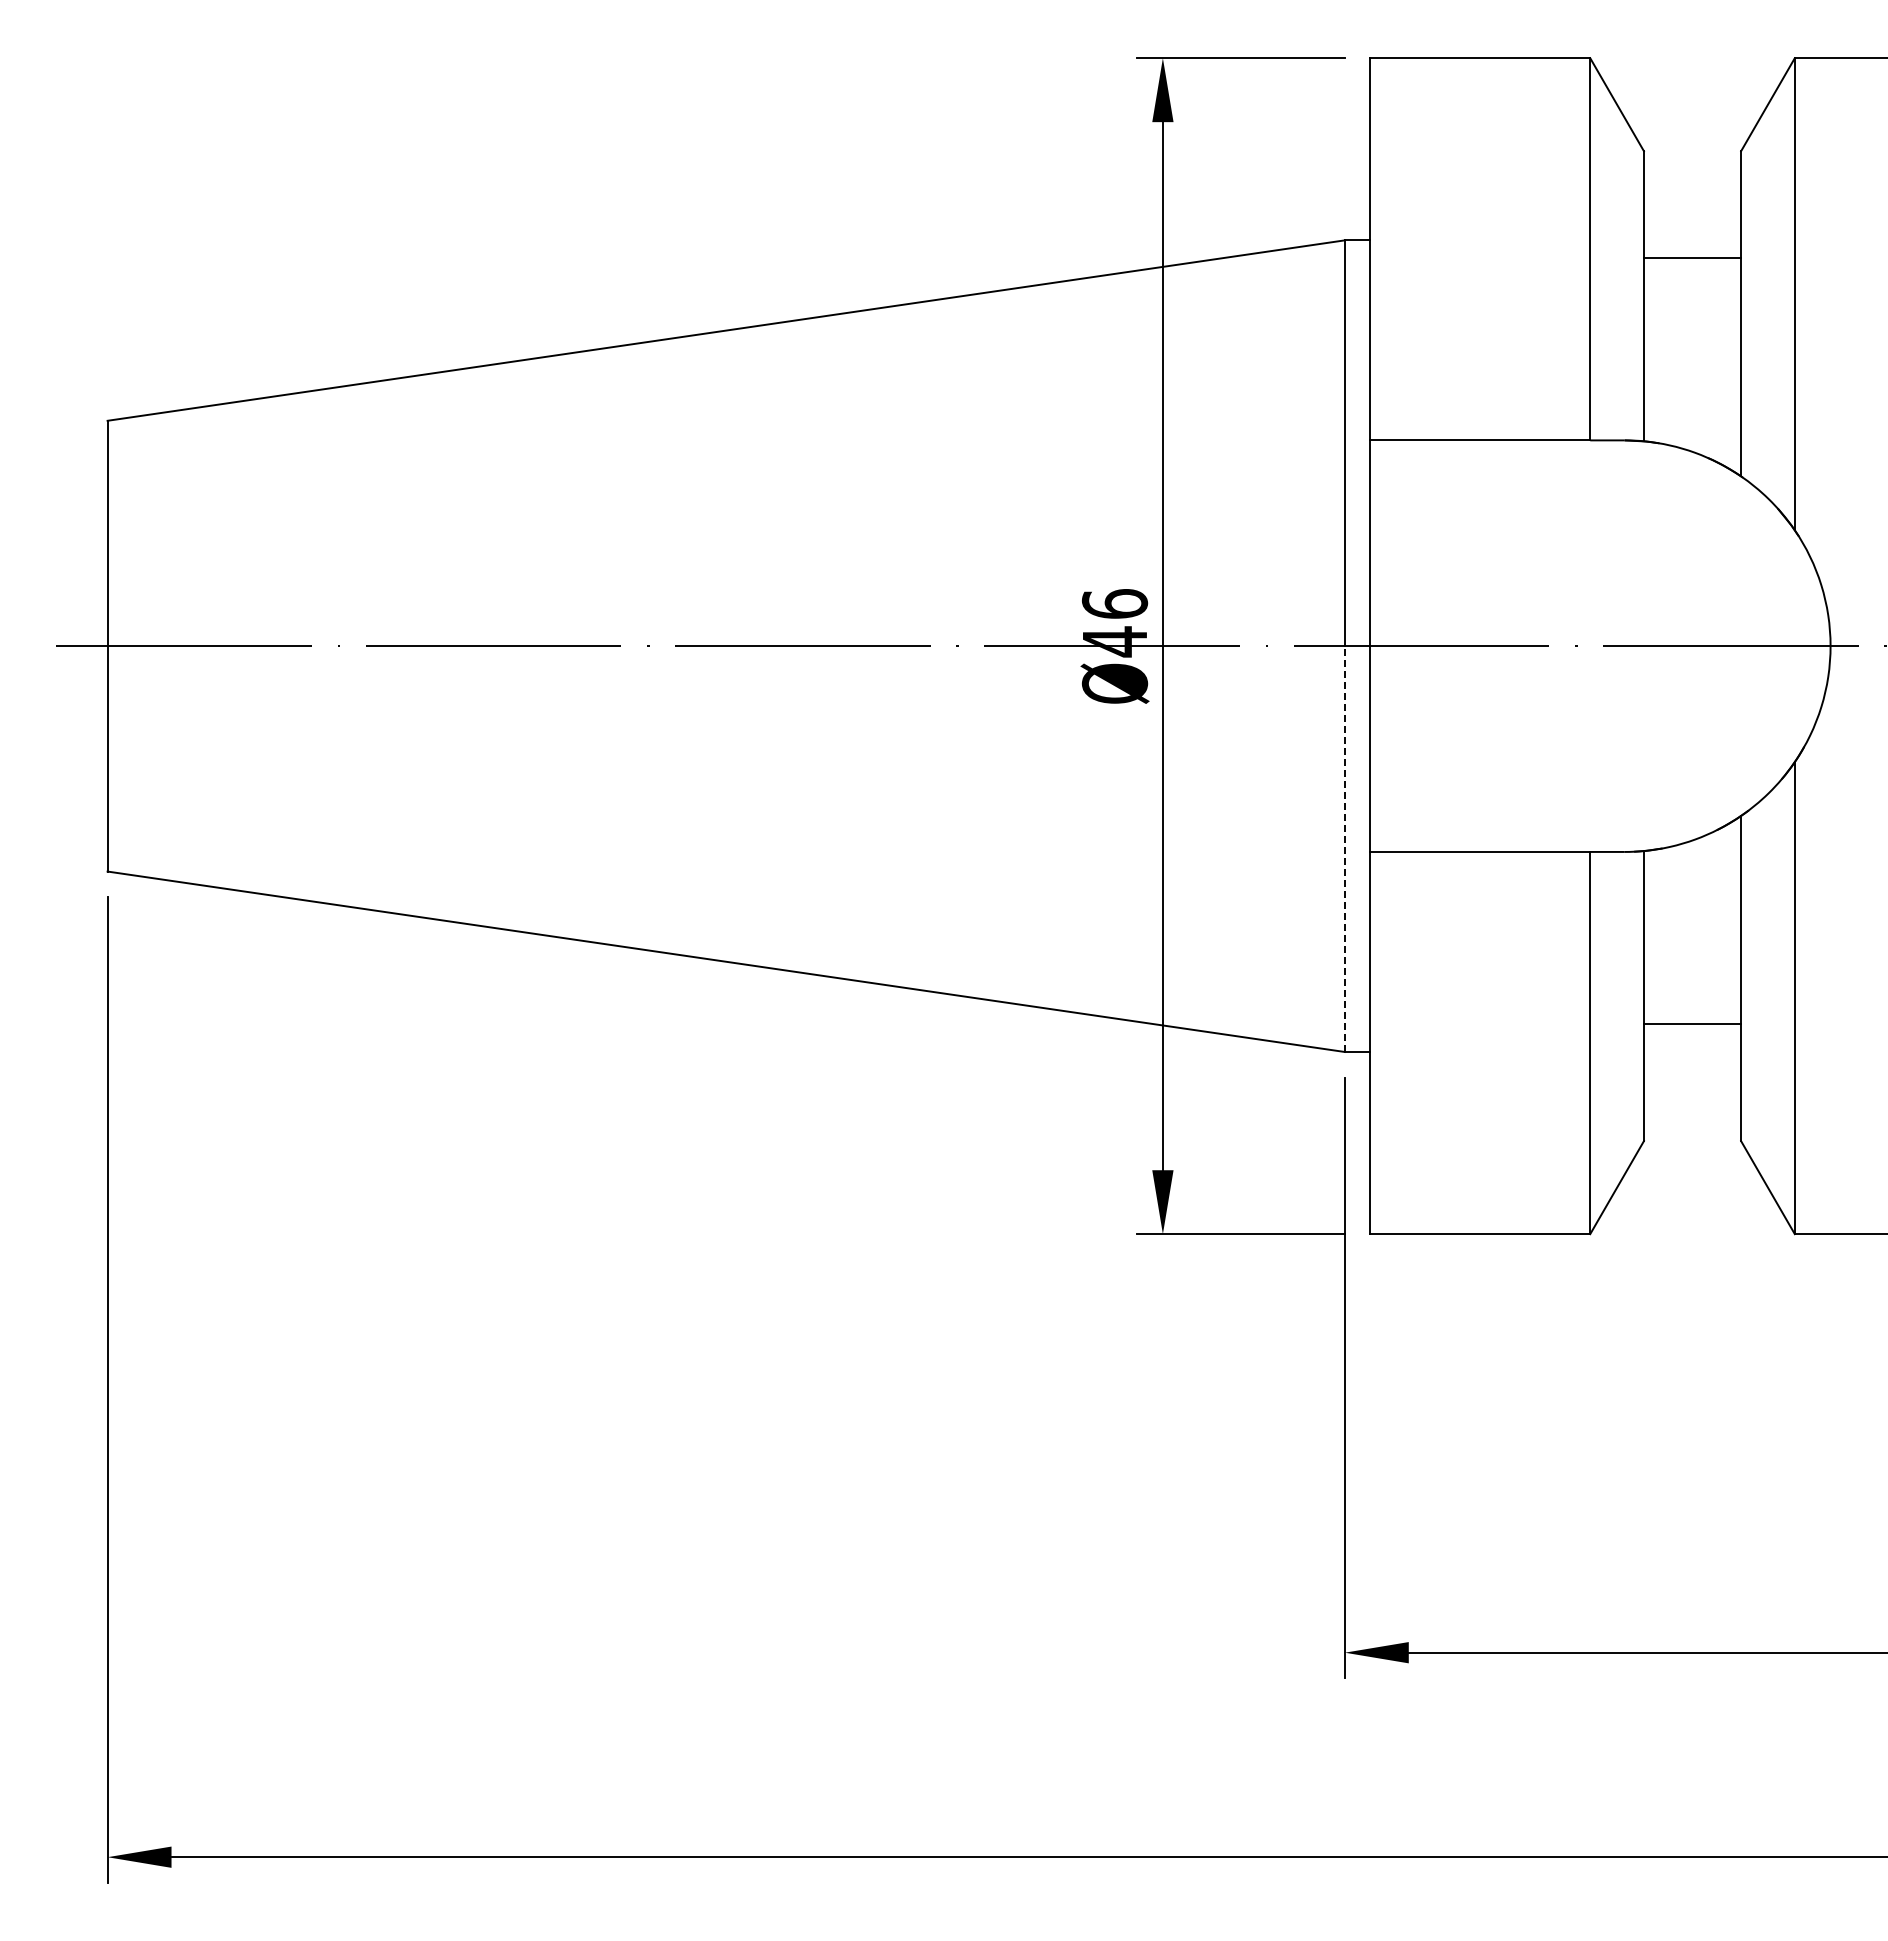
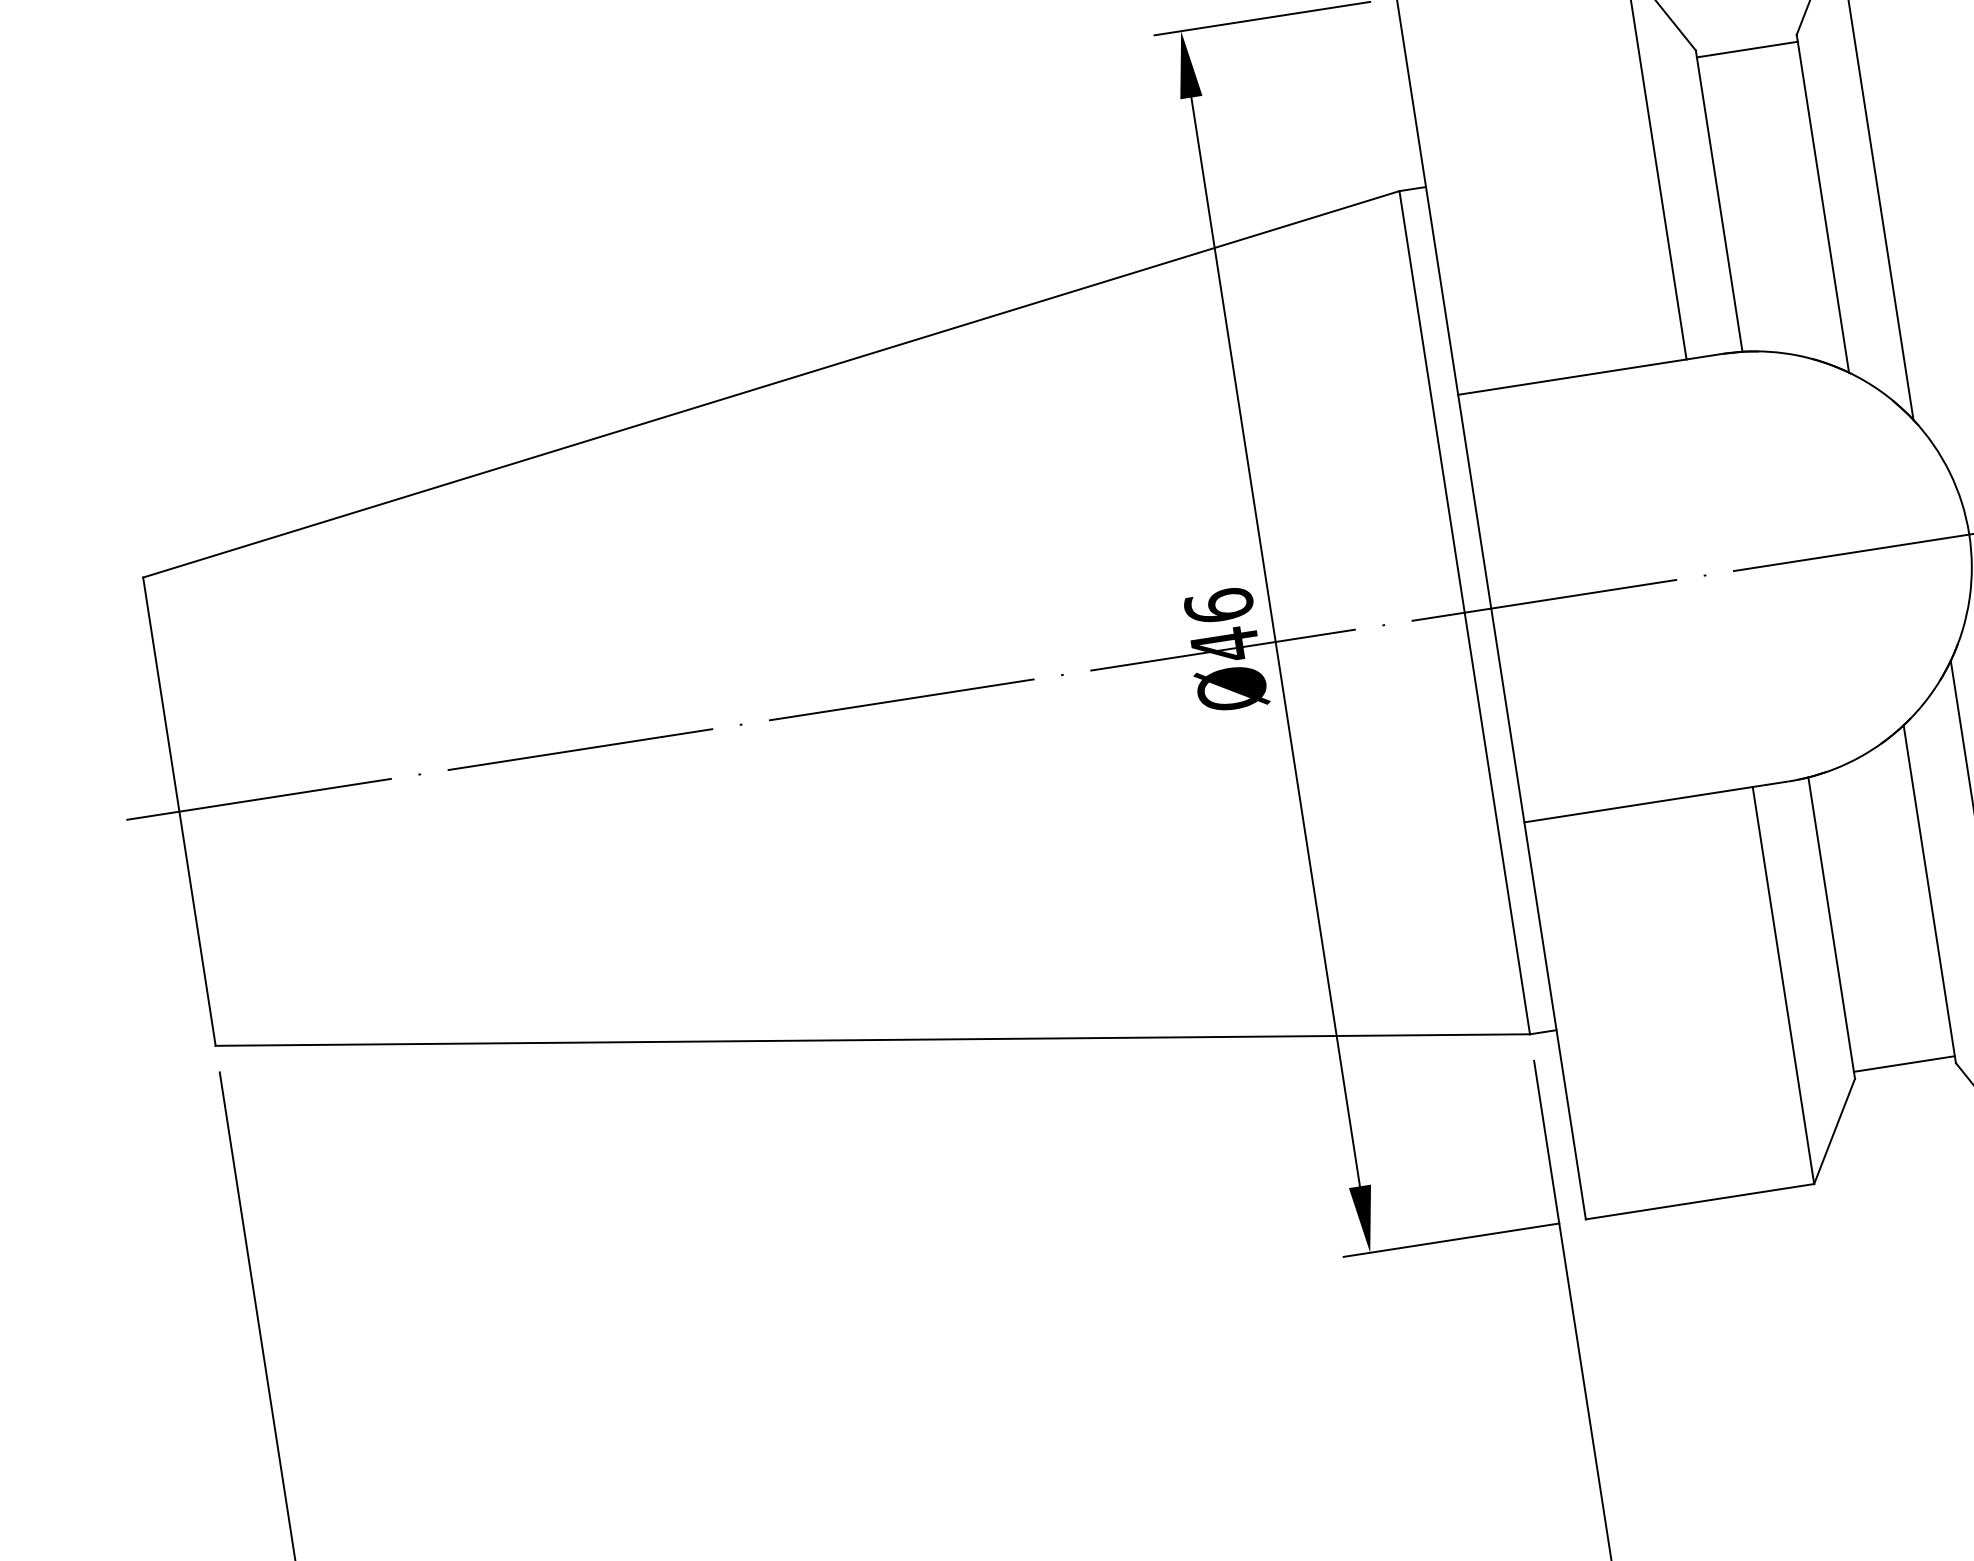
line: (1692, 257) -> (1747, 49), moved
line: (1344, 849) -> (1497, 823), dashed -> solid
line: (1692, 1024) -> (1904, 1064), moved

